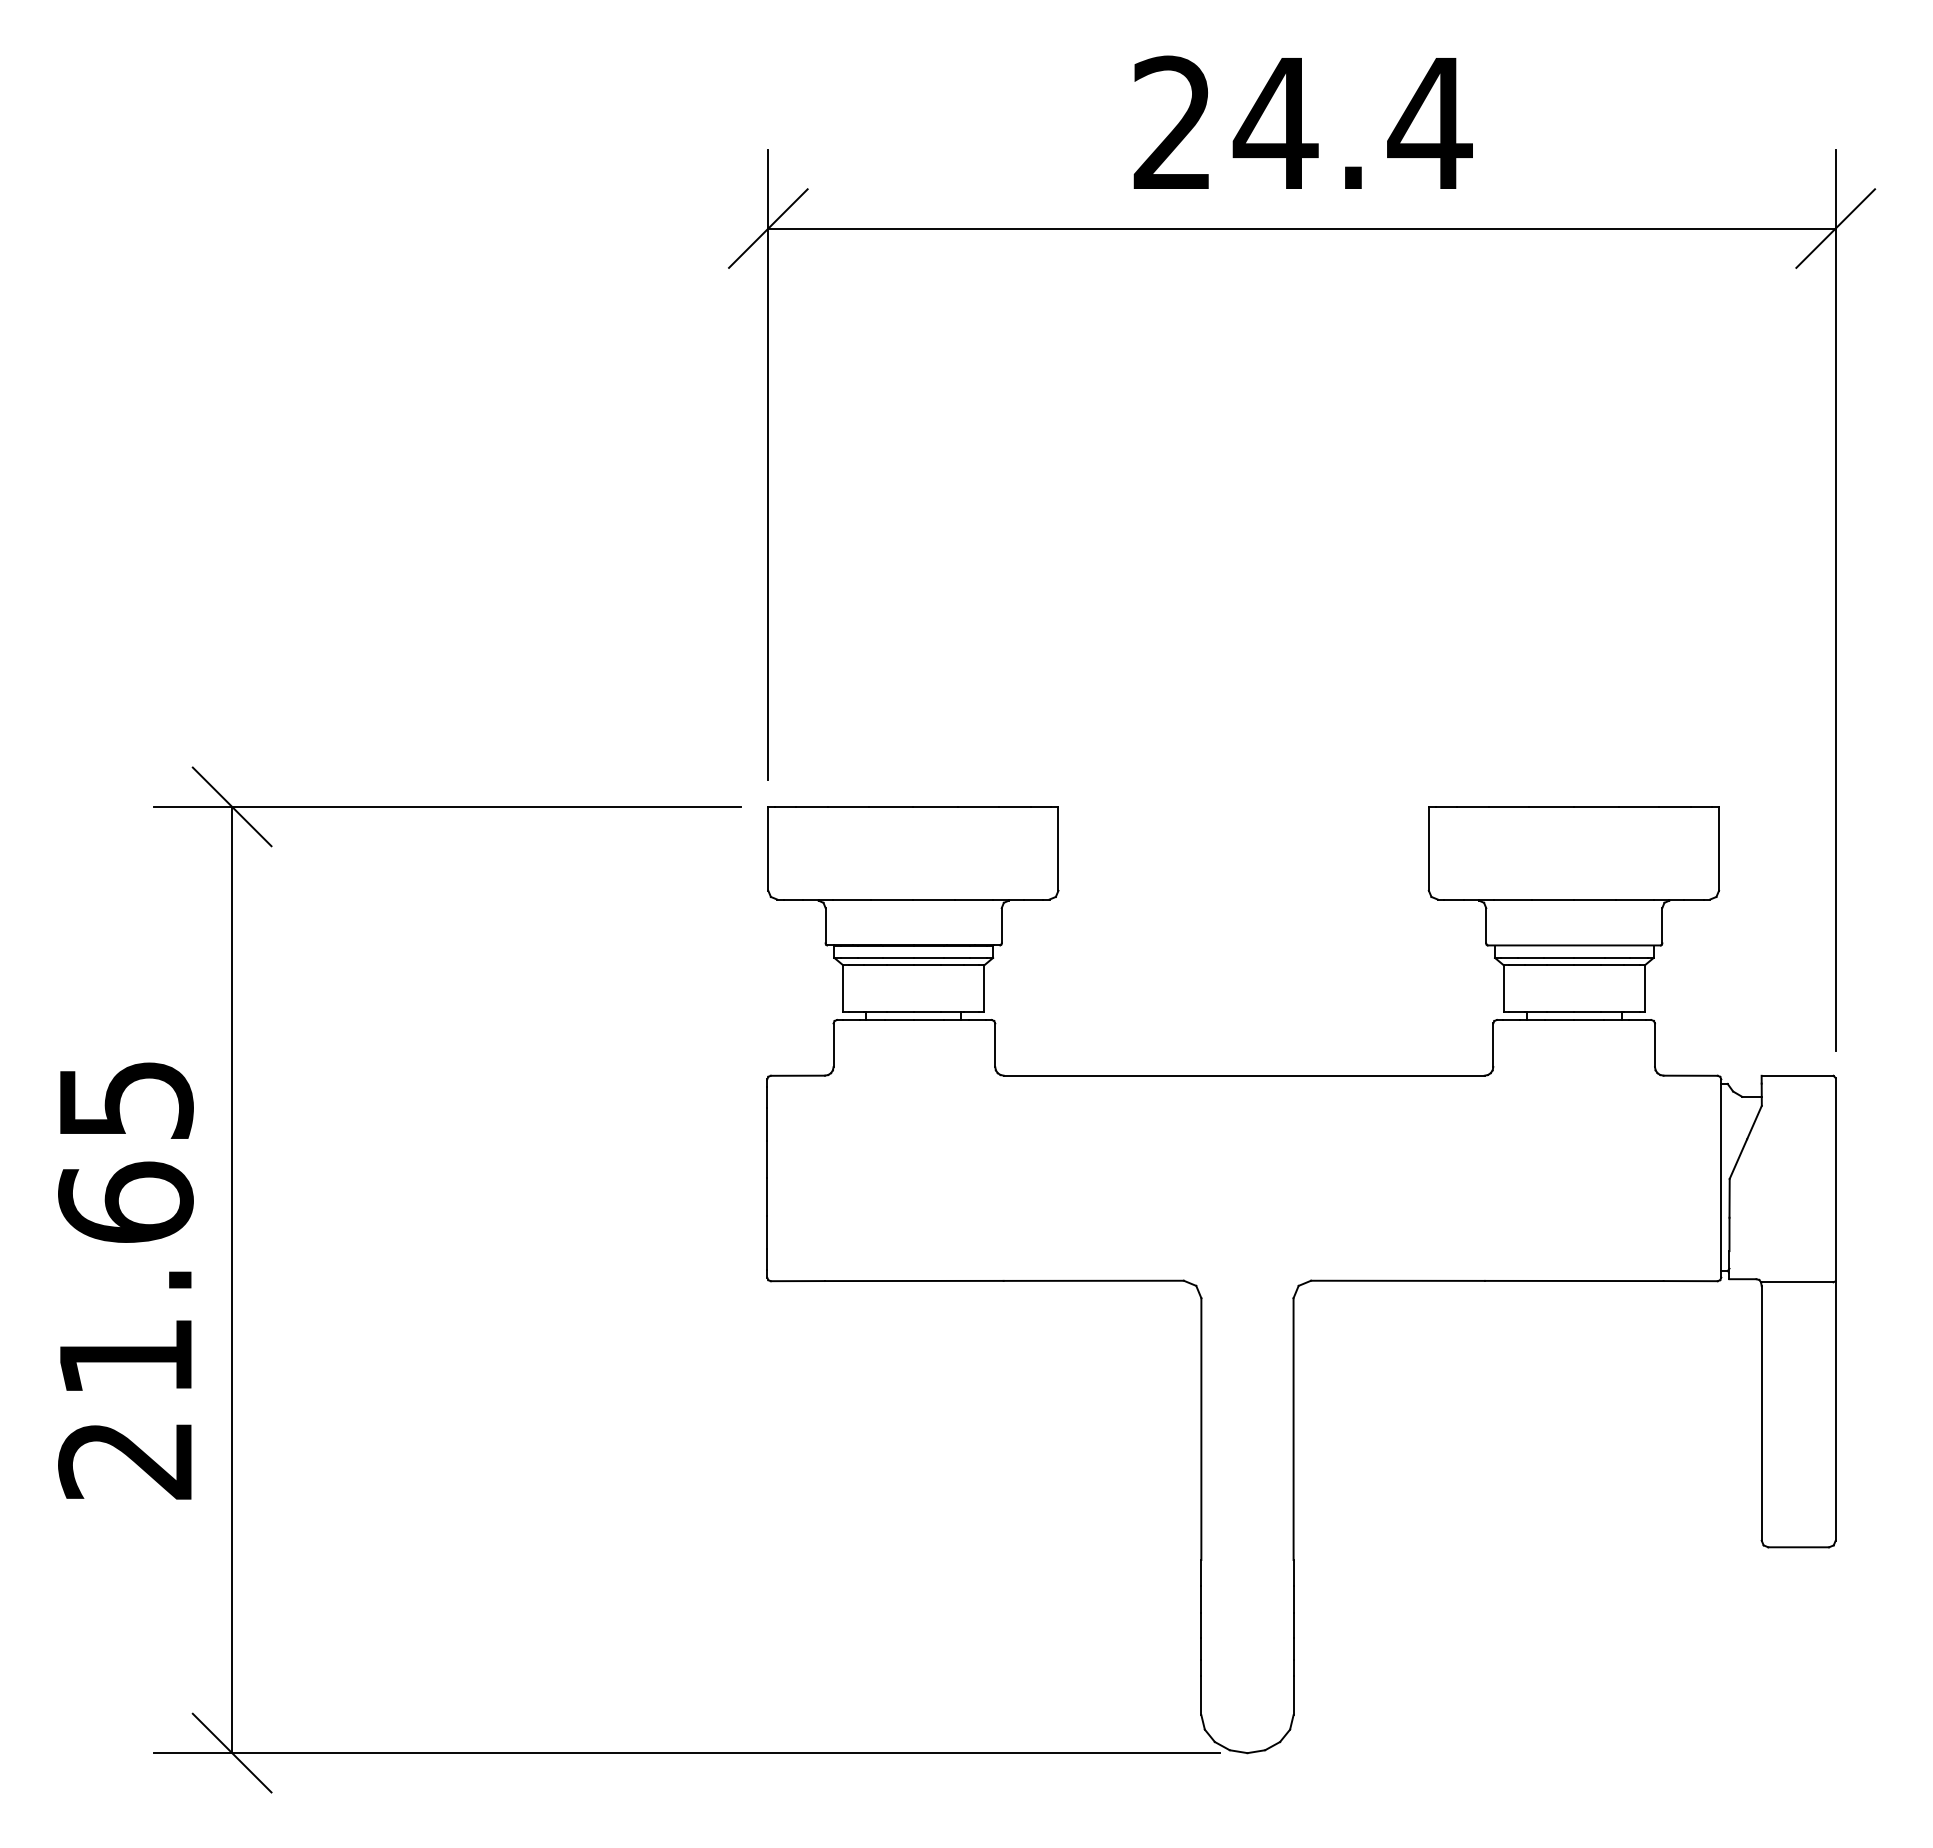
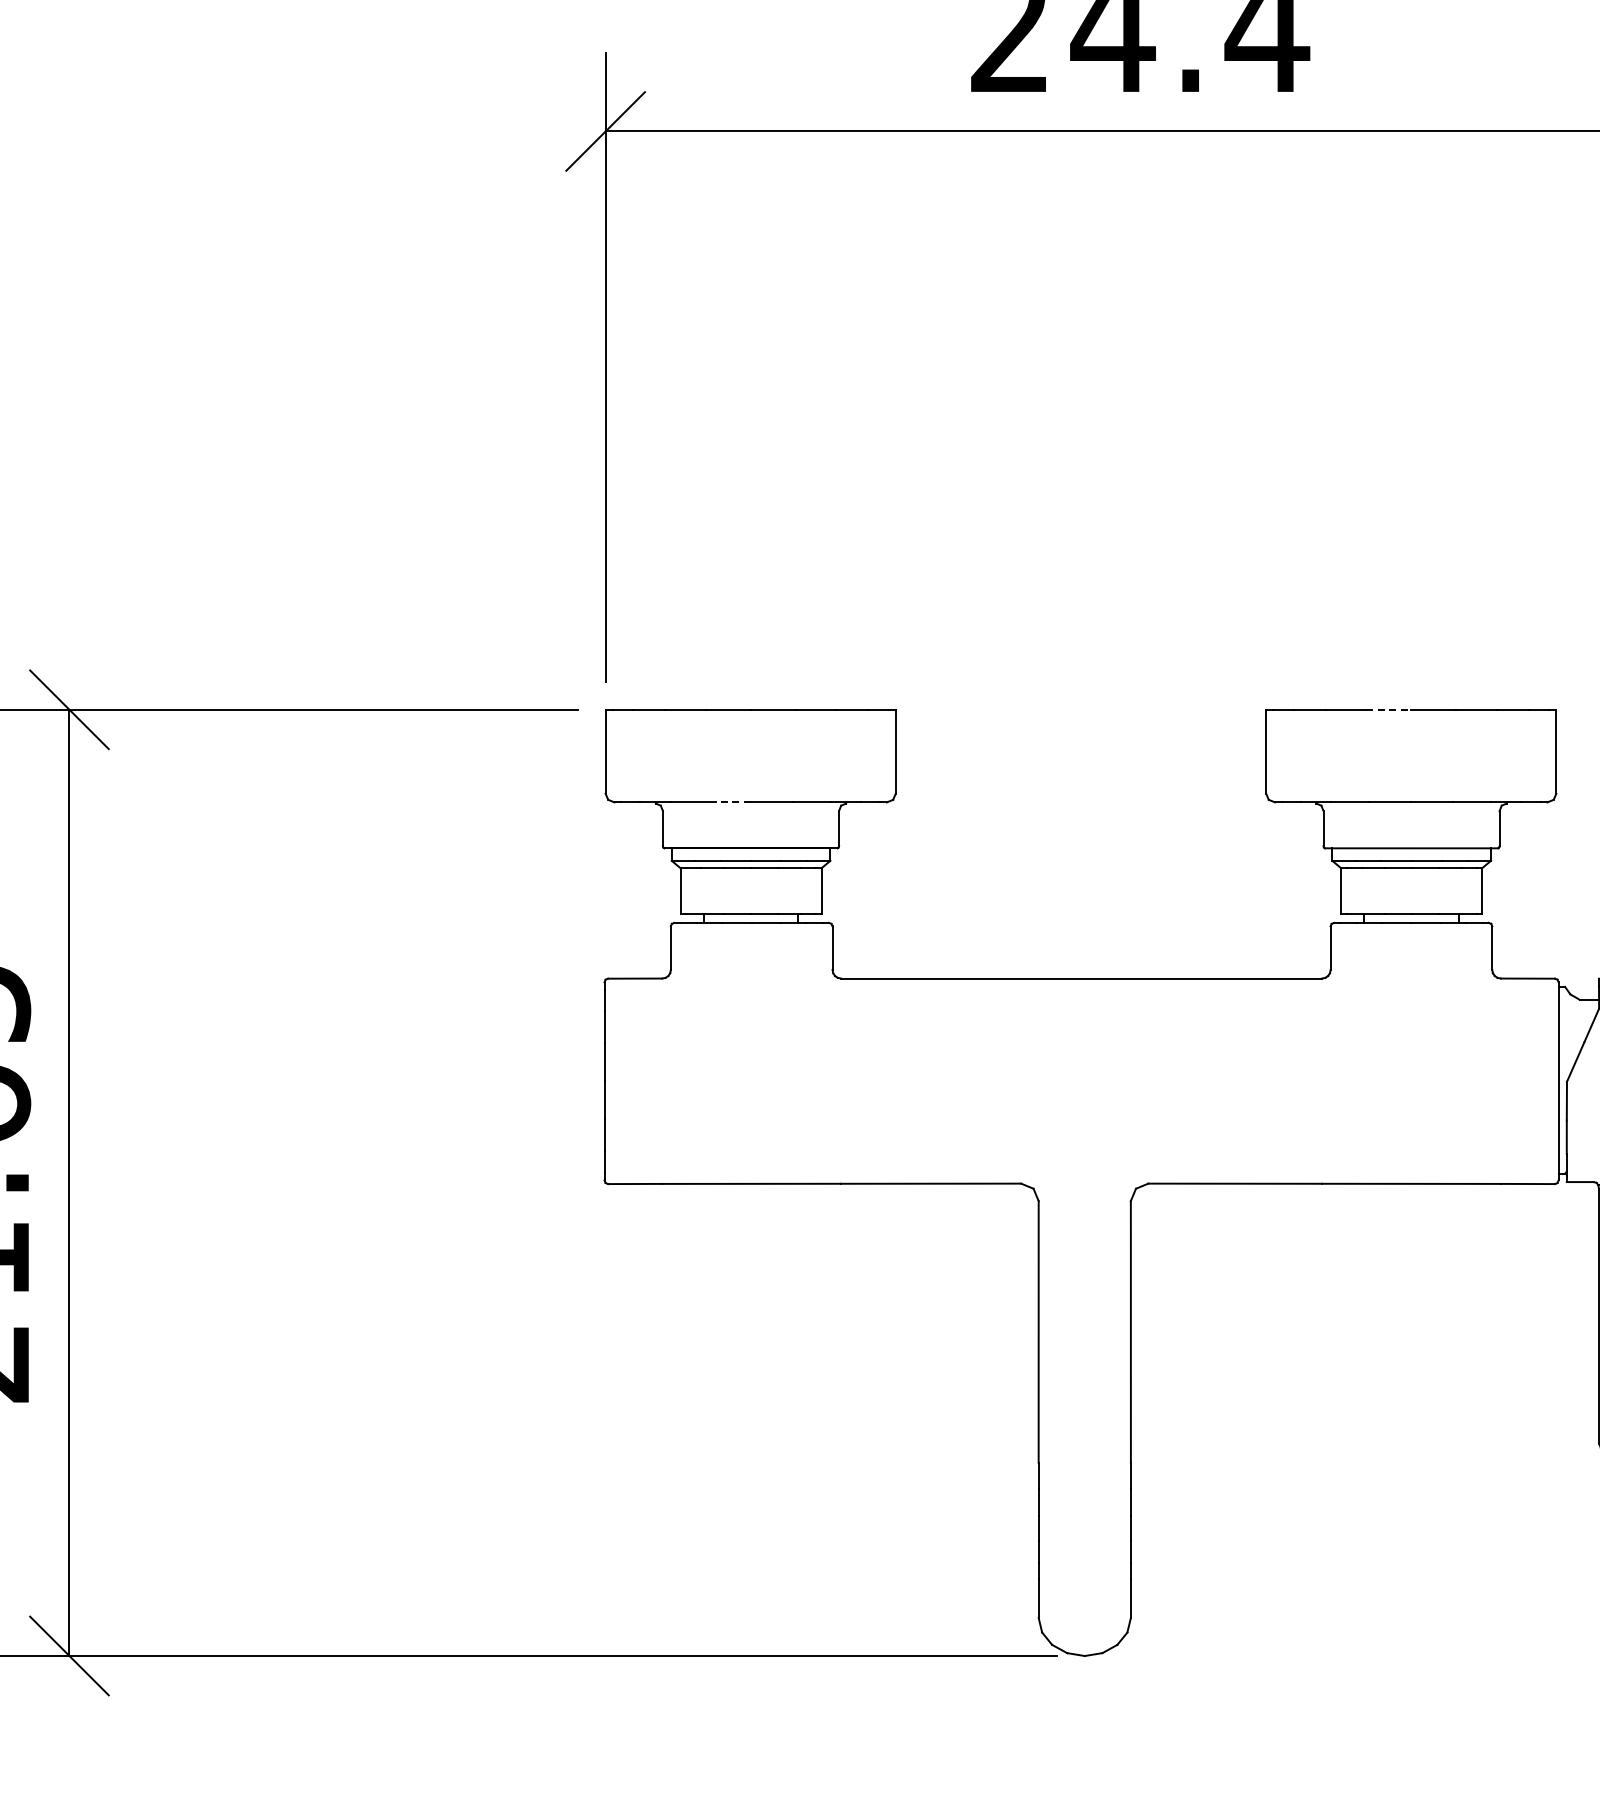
line: (1552, 806) -> (1389, 709), solid -> dashed
line: (891, 899) -> (728, 802), solid -> dashed

